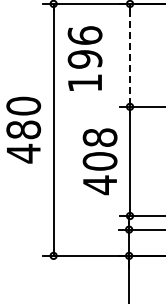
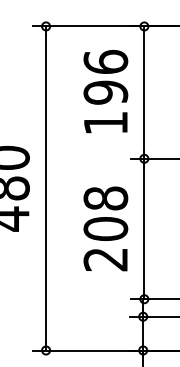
line: (130, 55) -> (144, 92), dashed -> solid
text: (84, 58) -> (105, 91), moved
text: (99, 185) -> (105, 259), 408 -> 208

